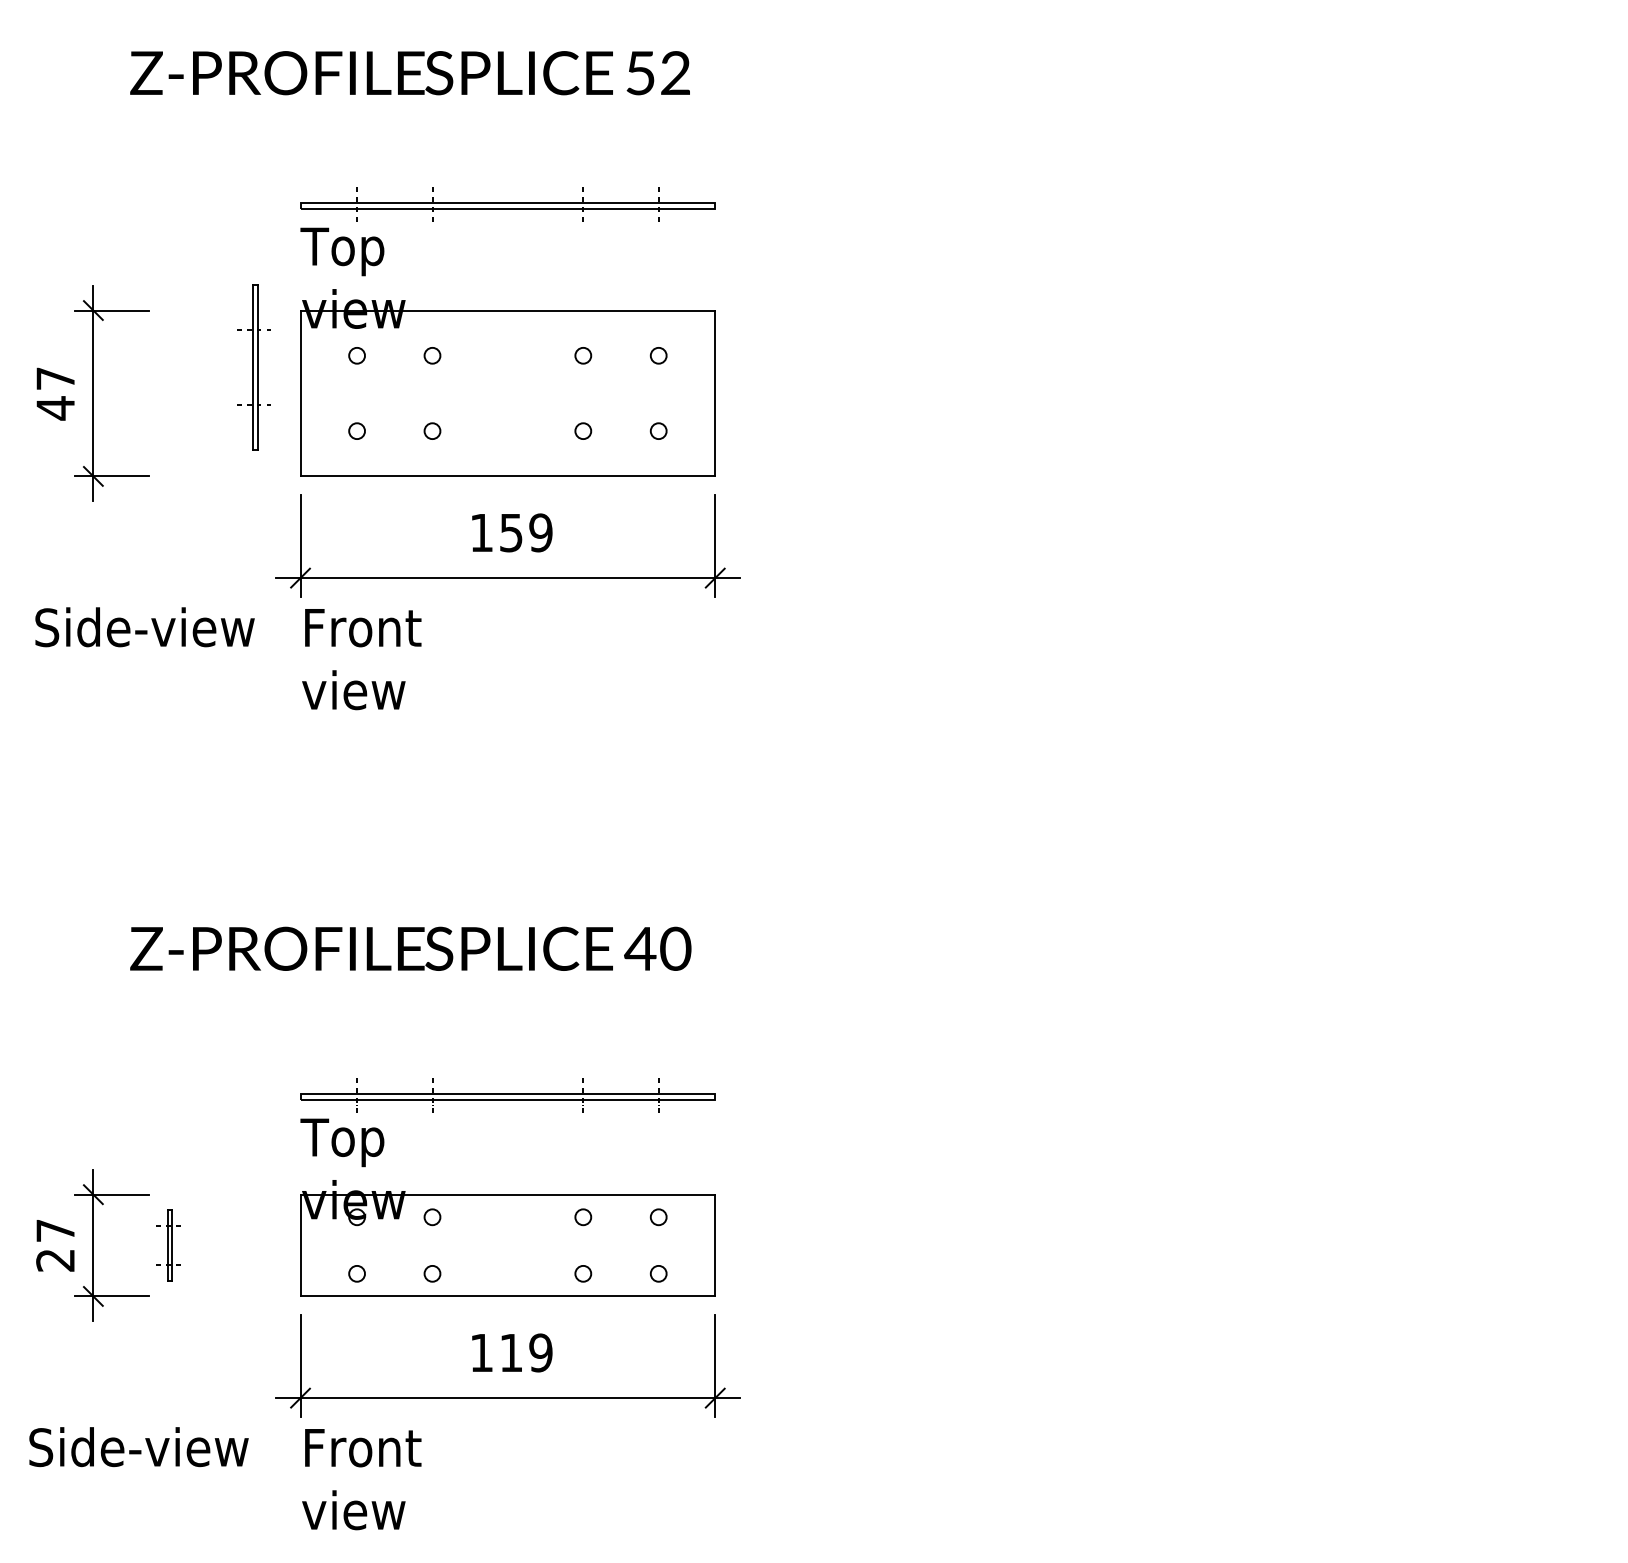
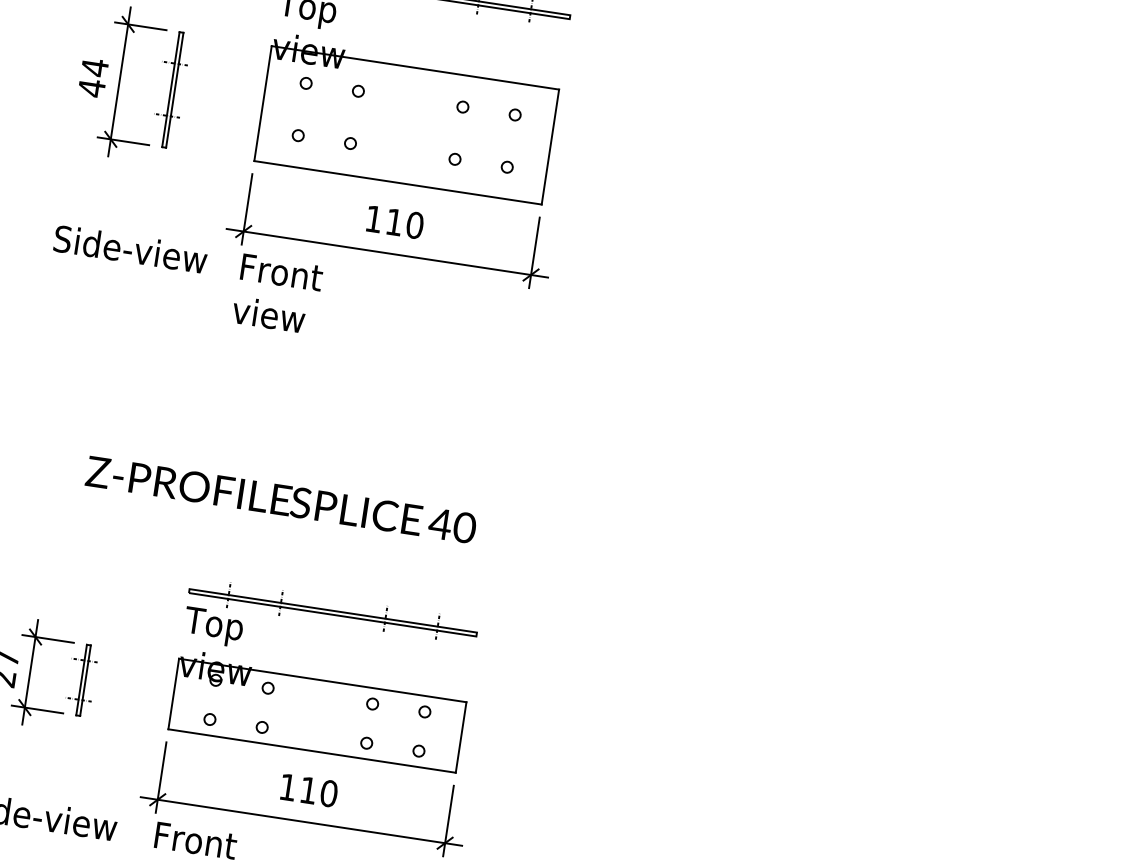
part: (253, 367) -> (171, 89), moved
text: (55, 378) -> (94, 67), 47 -> 44
text: (526, 532) -> (405, 223), 159 -> 110
part: (168, 1245) -> (82, 680), size x1.43
text: (540, 1352) -> (328, 793), 119 -> 110

